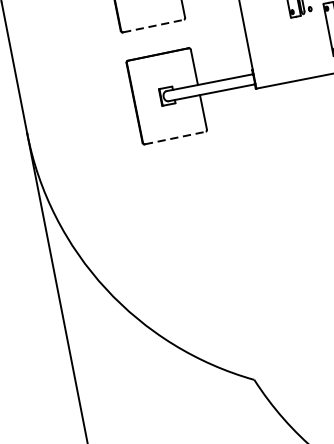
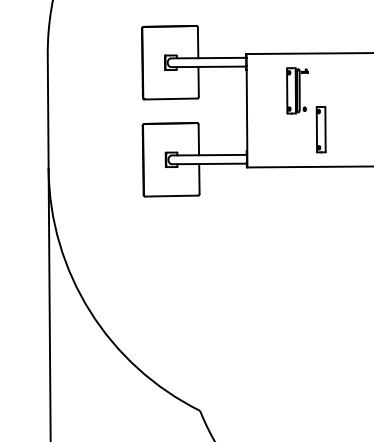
line: (154, 26) -> (171, 99), dashed -> solid
line: (176, 138) -> (172, 196), dashed -> solid

